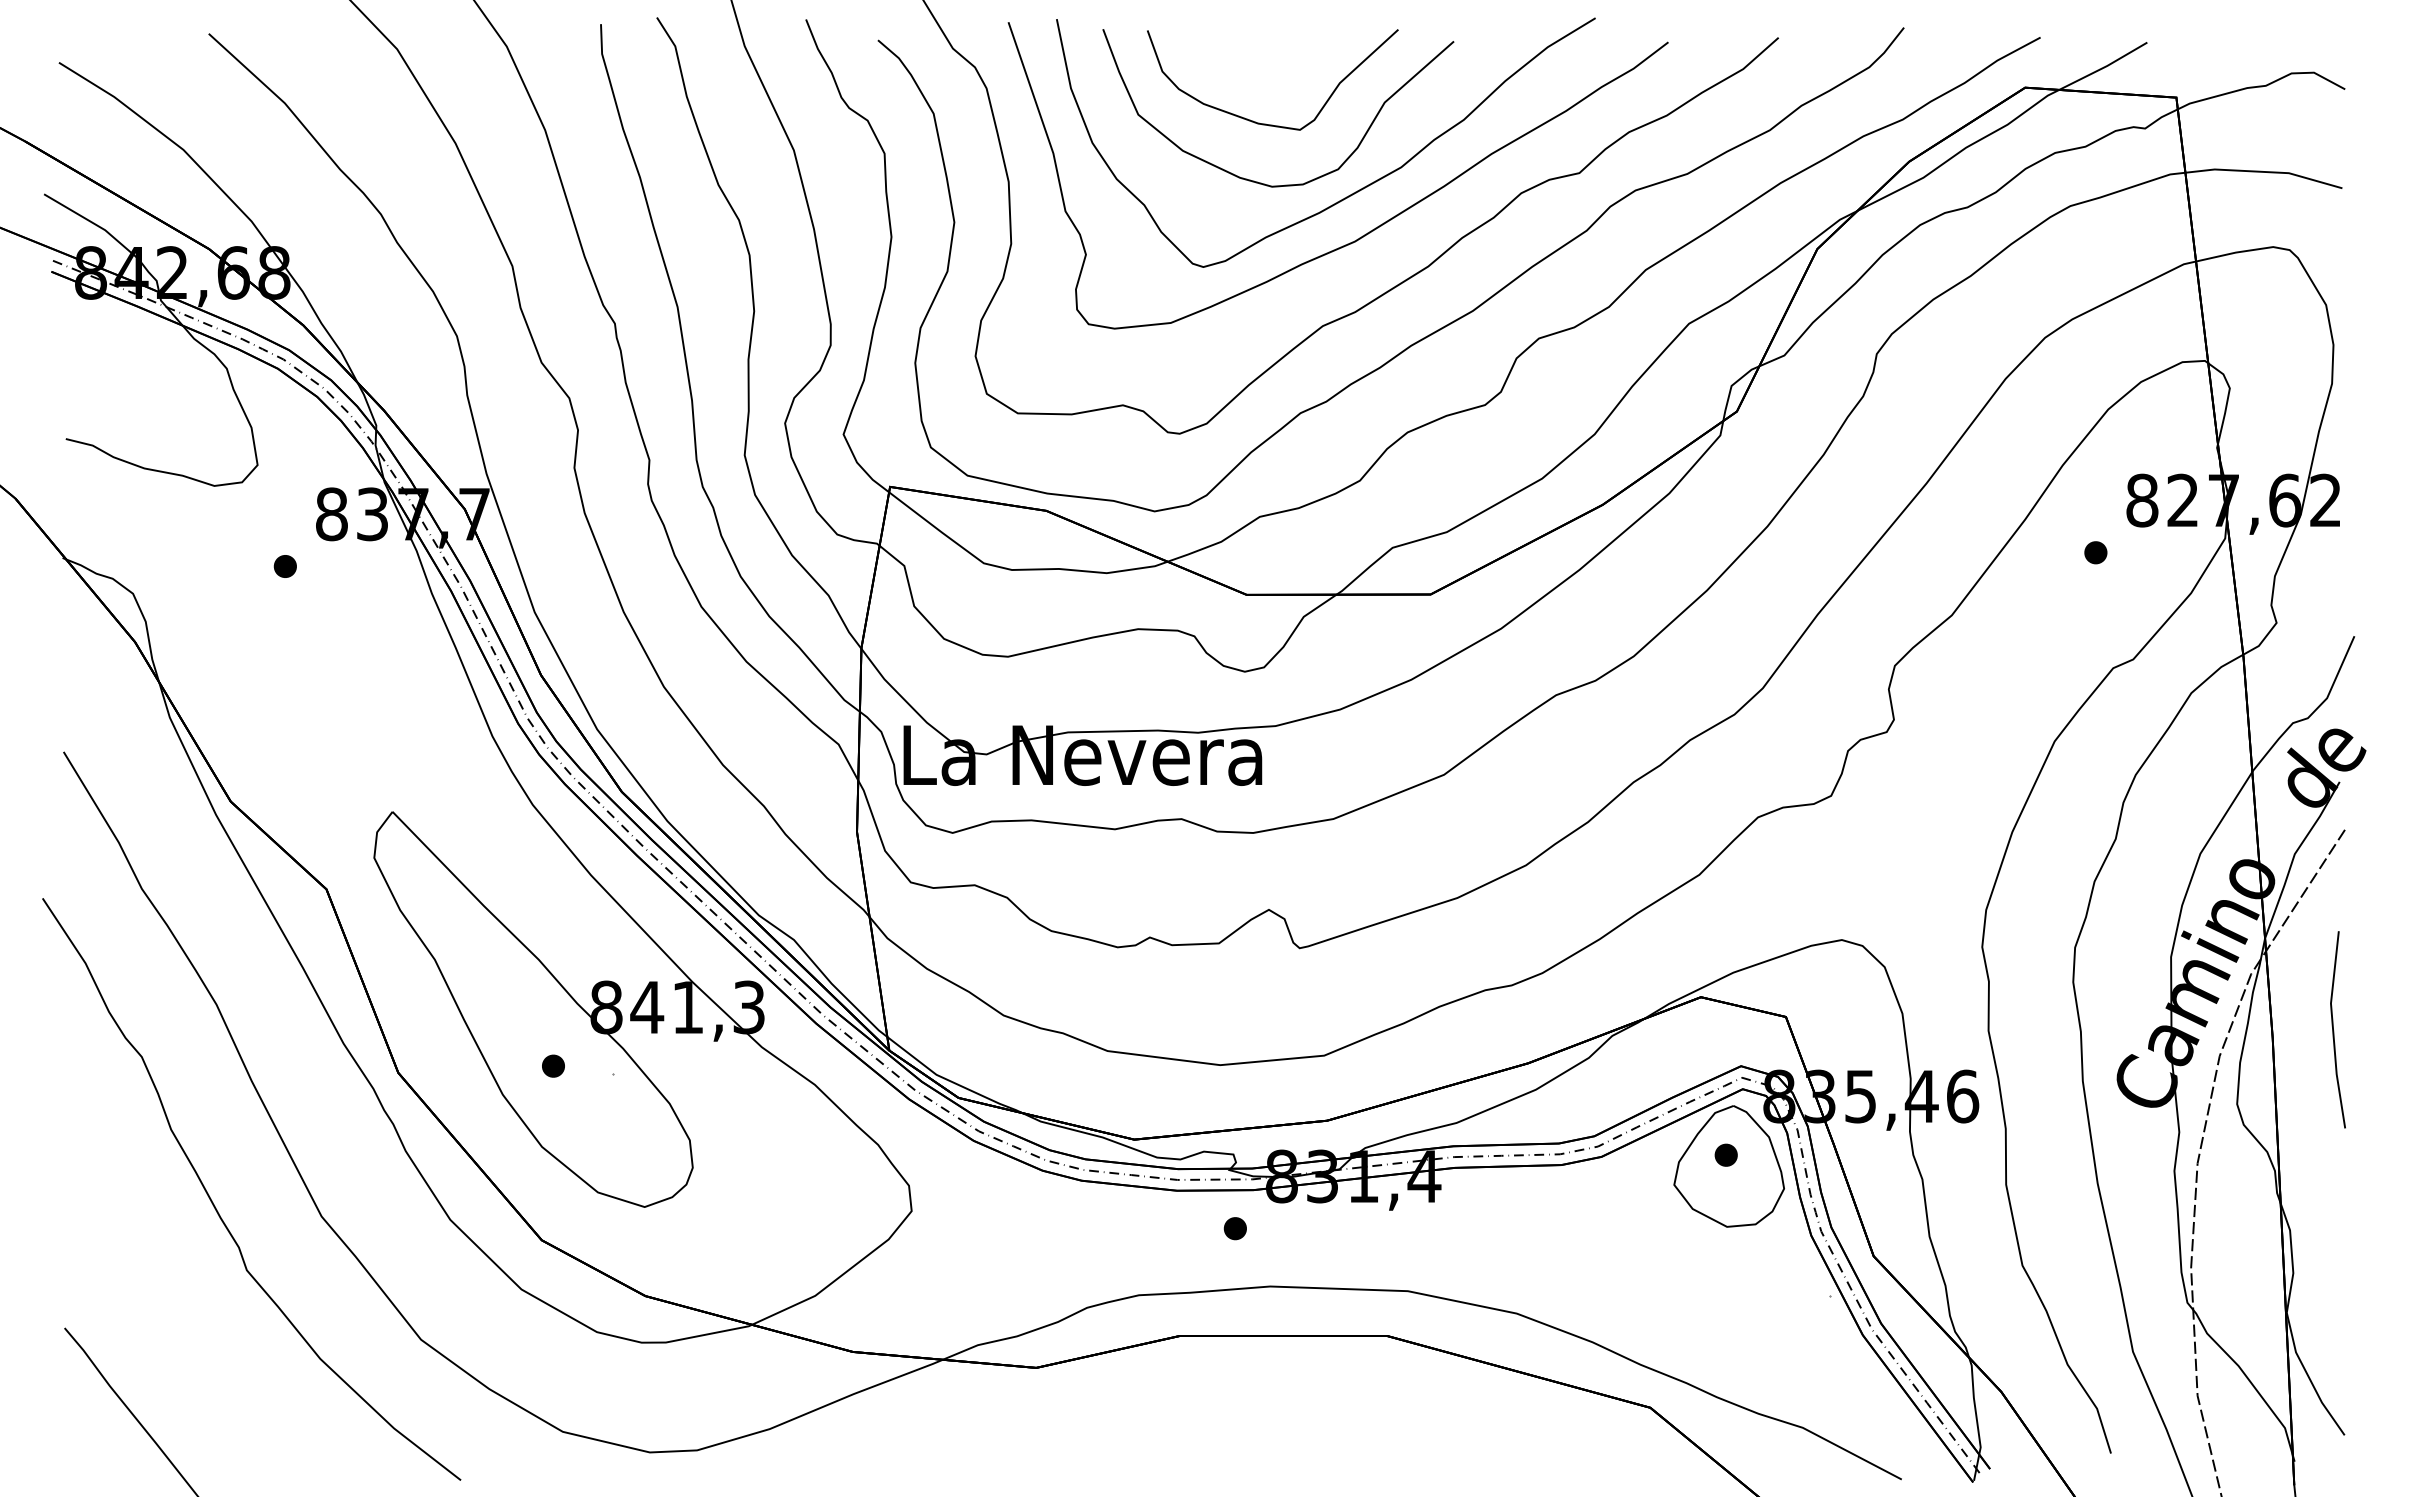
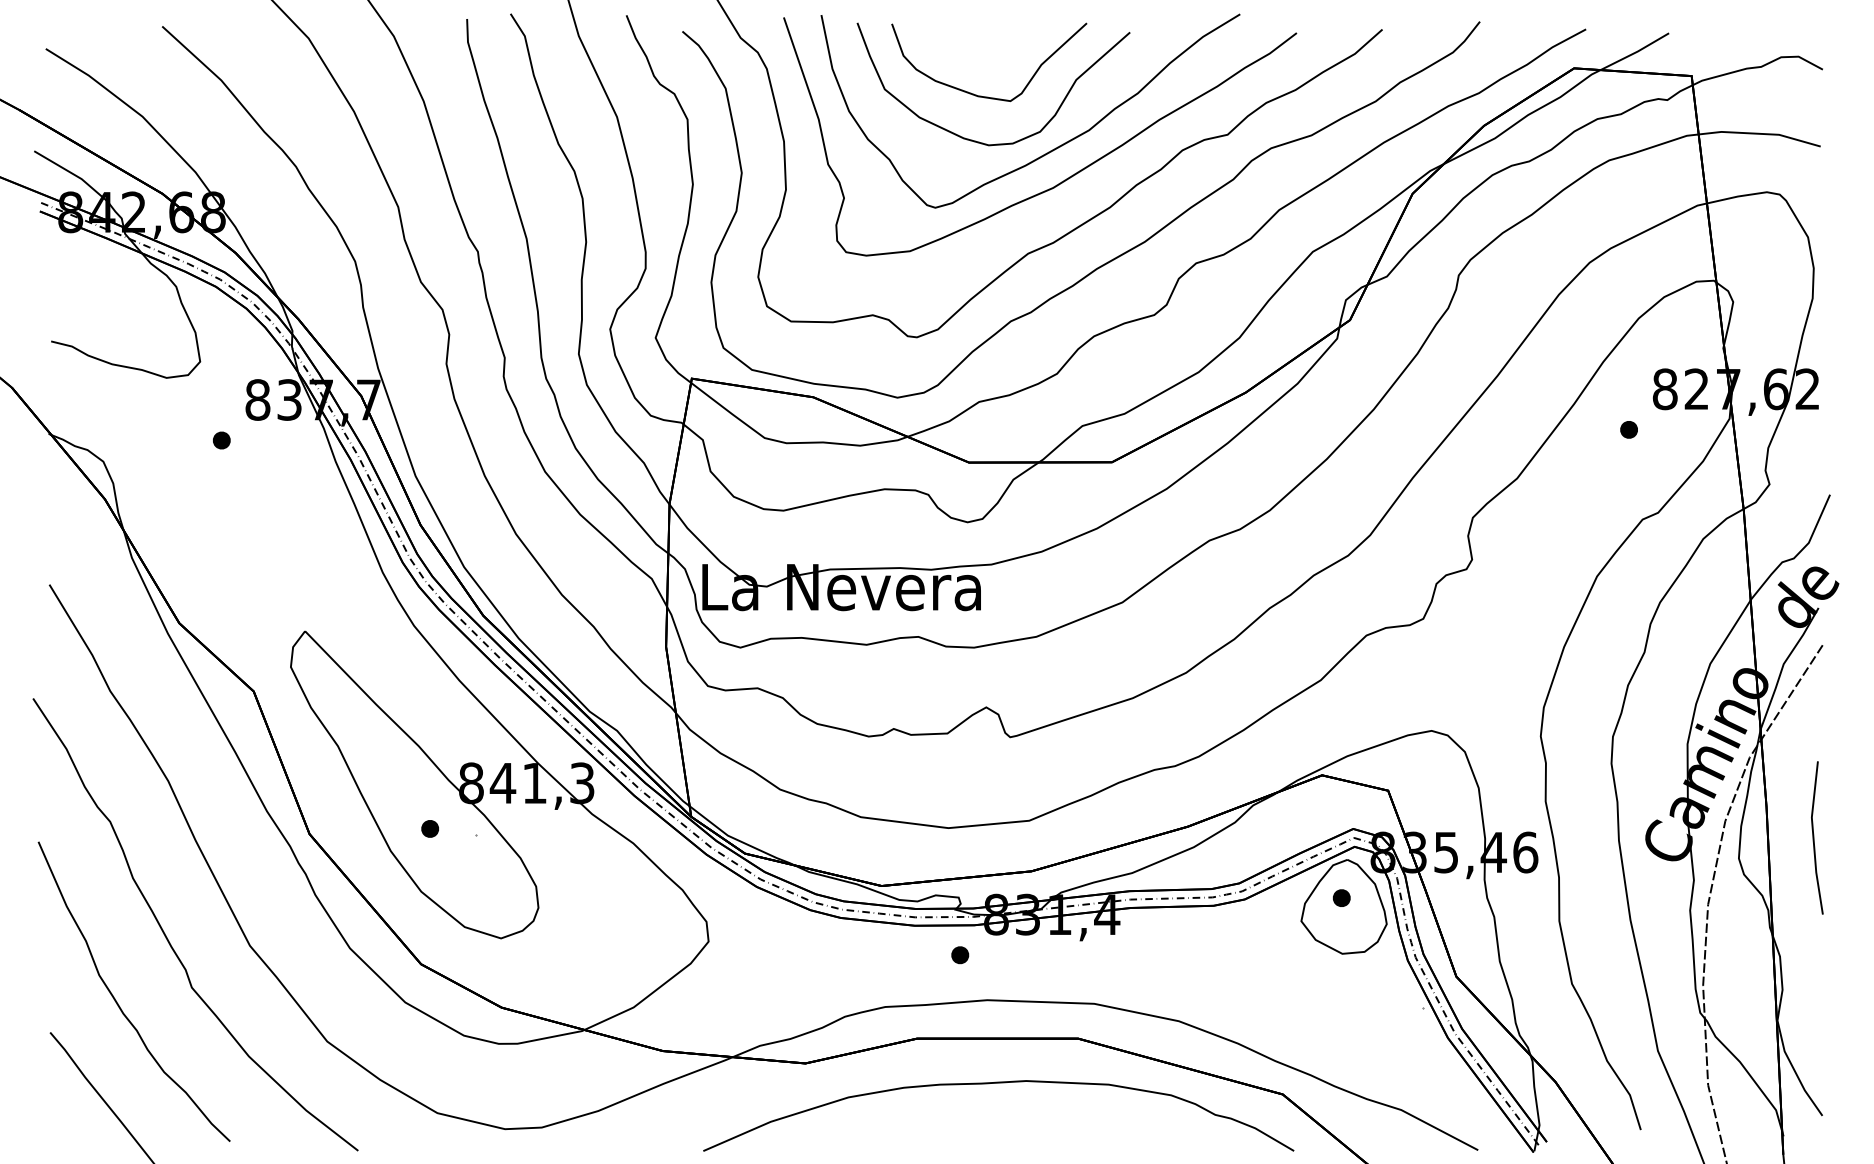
line: (2334, 1030) -> (1814, 838), moved
curve: (151, 1289) -> (117, 1002), added
curve: (1284, 1393) -> (998, 1083), added

